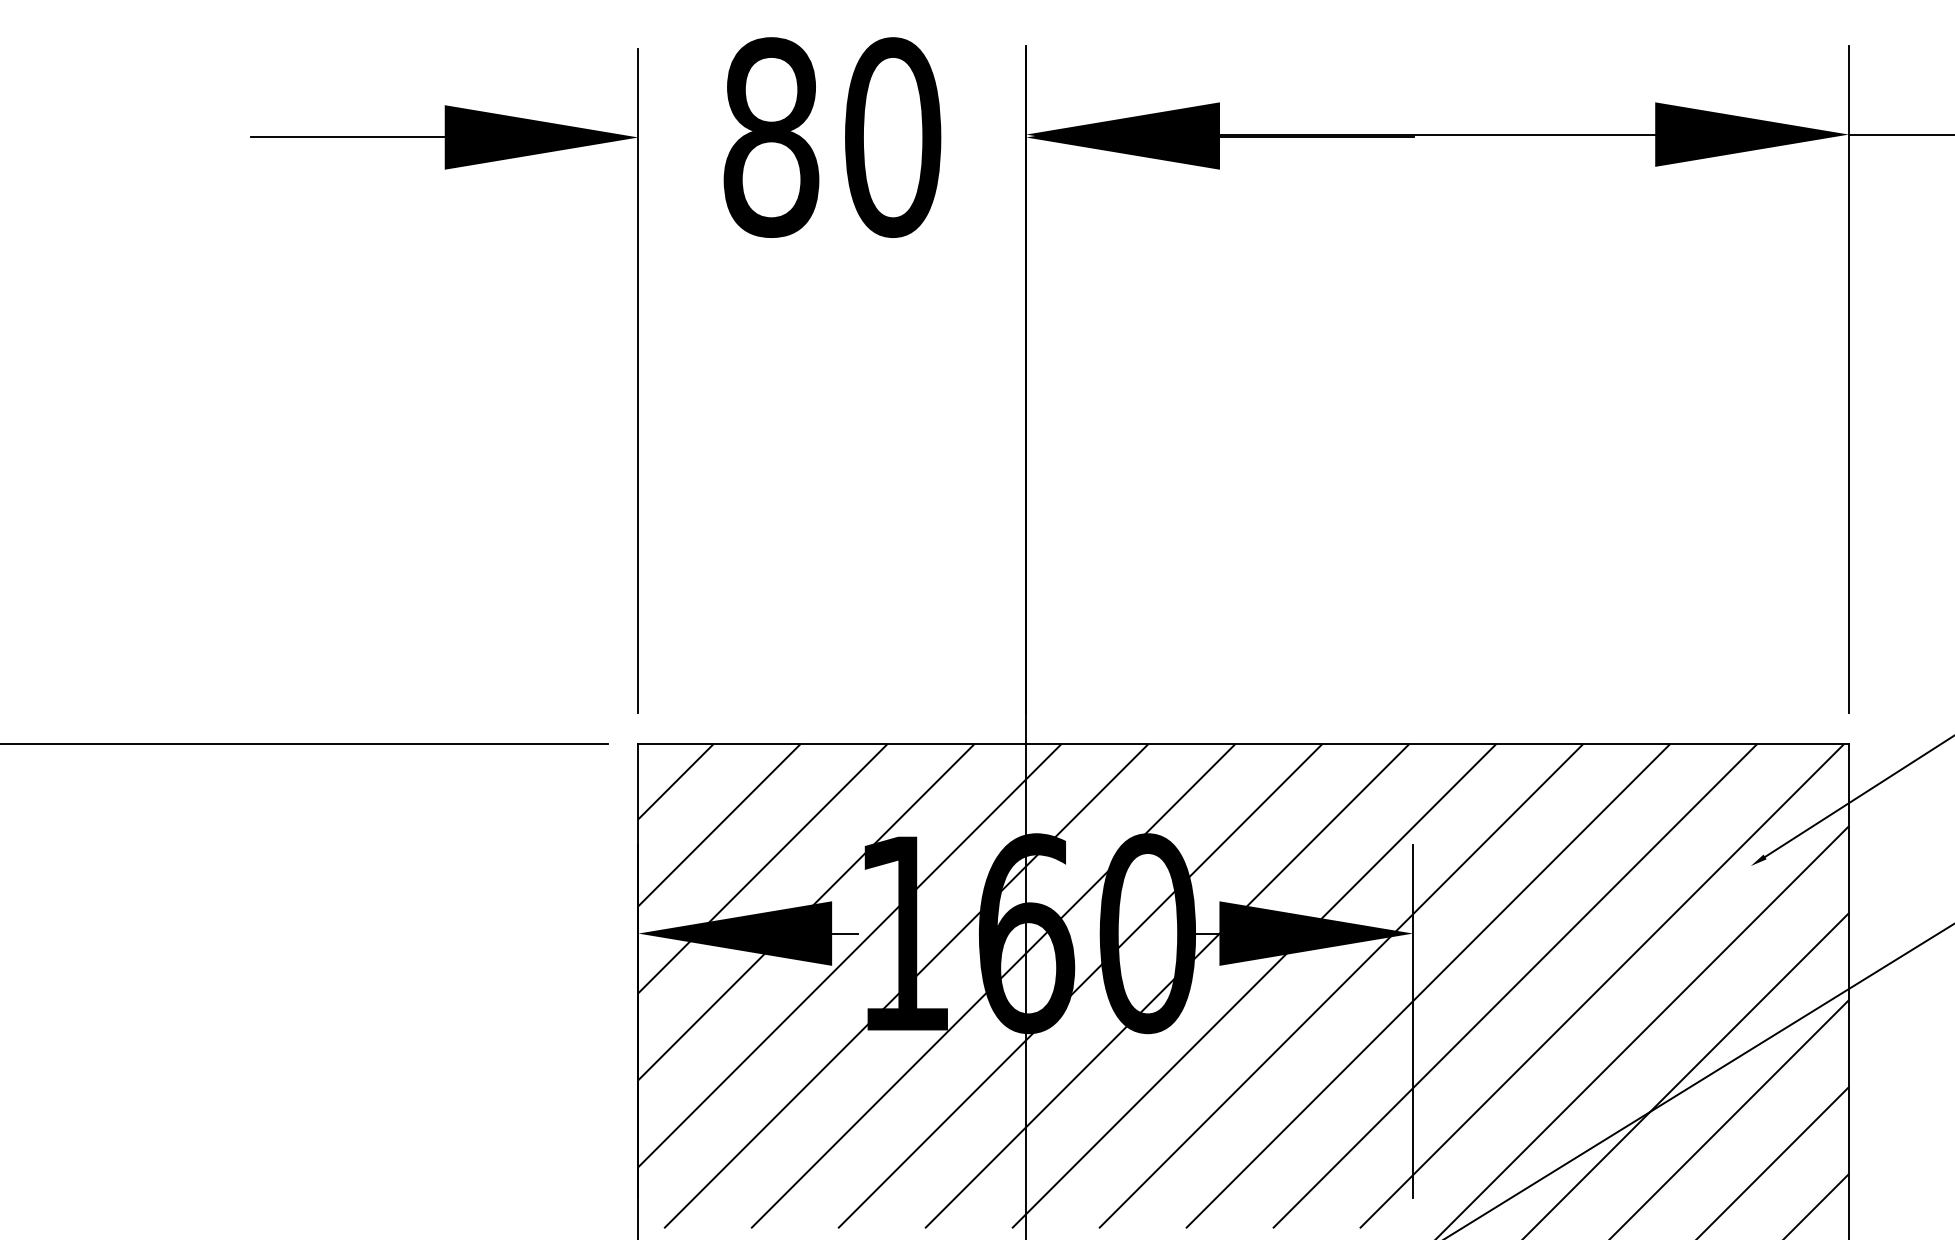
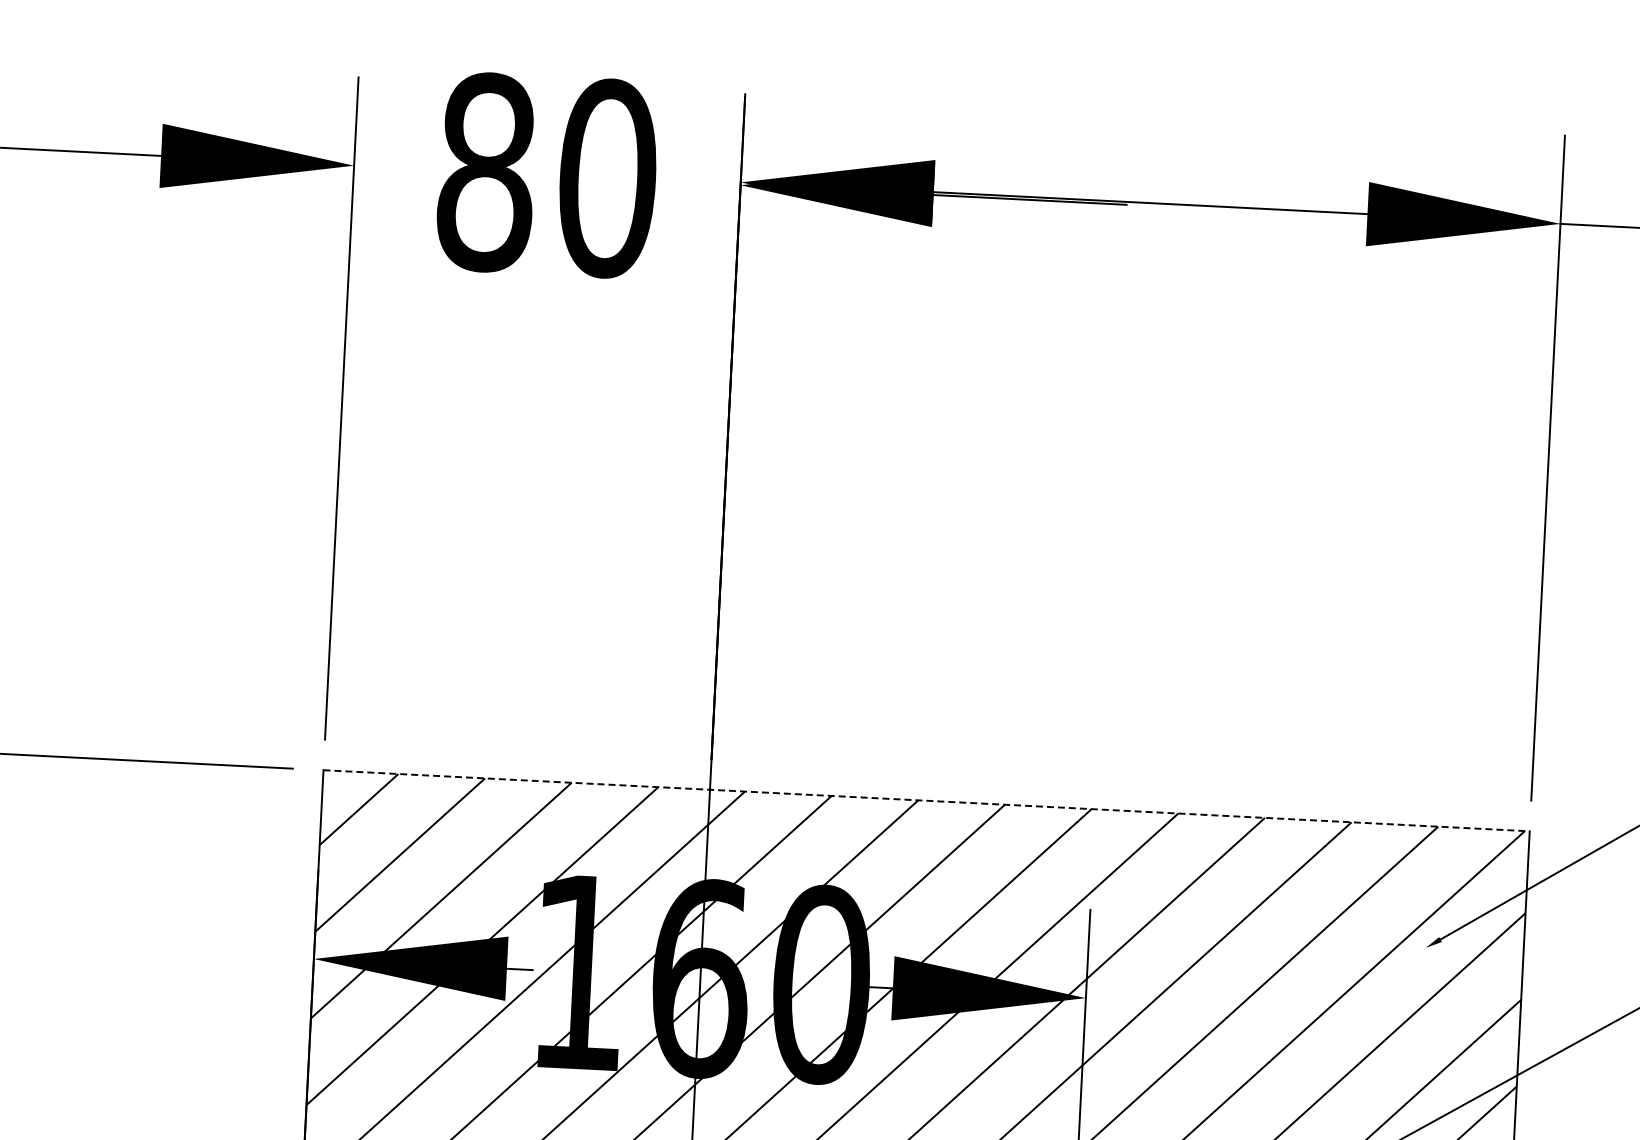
line: (1244, 744) -> (927, 801), solid -> dashed

